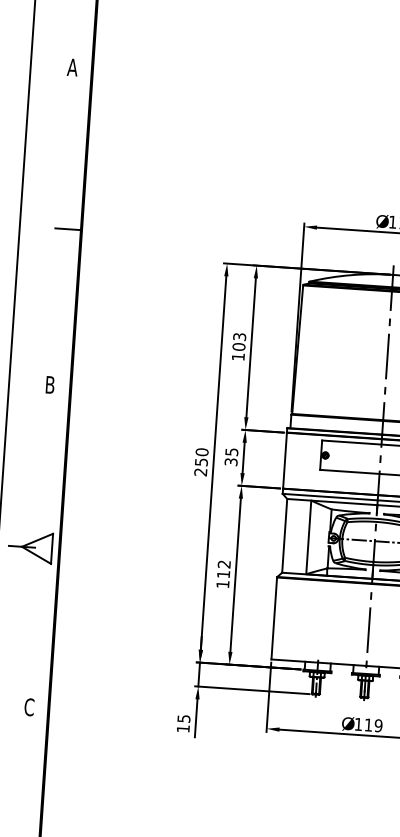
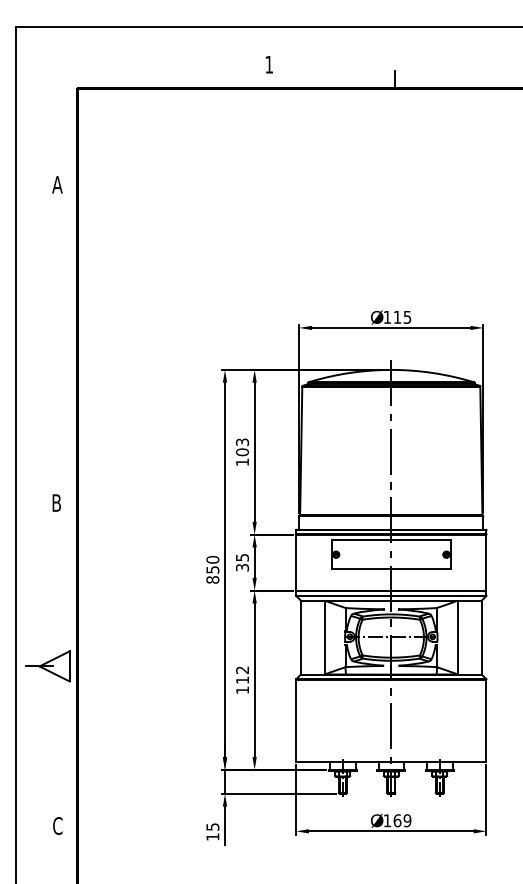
line: (68, 229) -> (64, 346), removed
text: (200, 471) -> (212, 579), 250 -> 850
text: (368, 724) -> (397, 820), 119 -> 169

